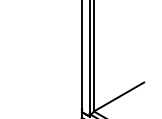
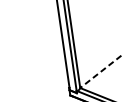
line: (119, 96) -> (101, 71), solid -> dashed

